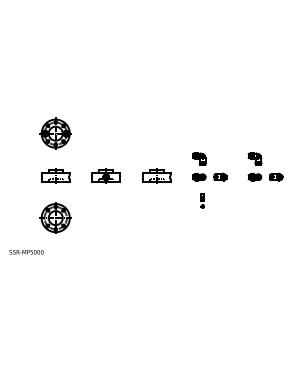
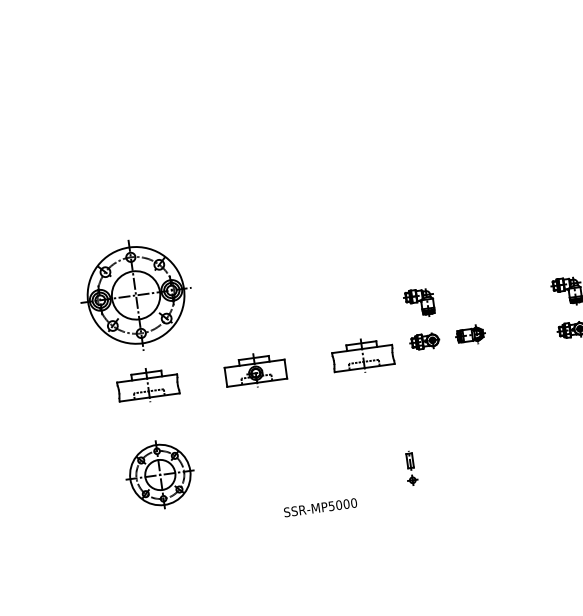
part: (55, 133) -> (135, 294), size x1.6
part: (209, 166) -> (443, 315), moved
part: (202, 200) -> (410, 467), moved
text: (26, 252) -> (320, 508), moved

